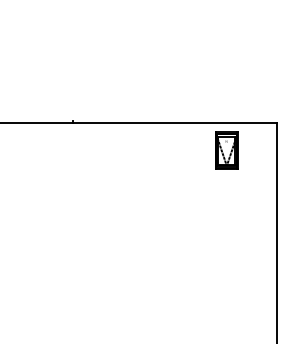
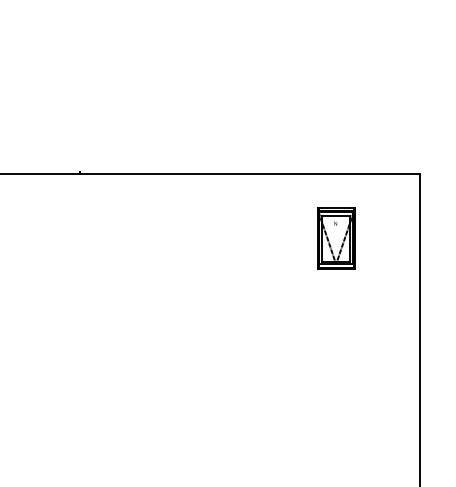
part: (226, 150) -> (335, 238), moved

